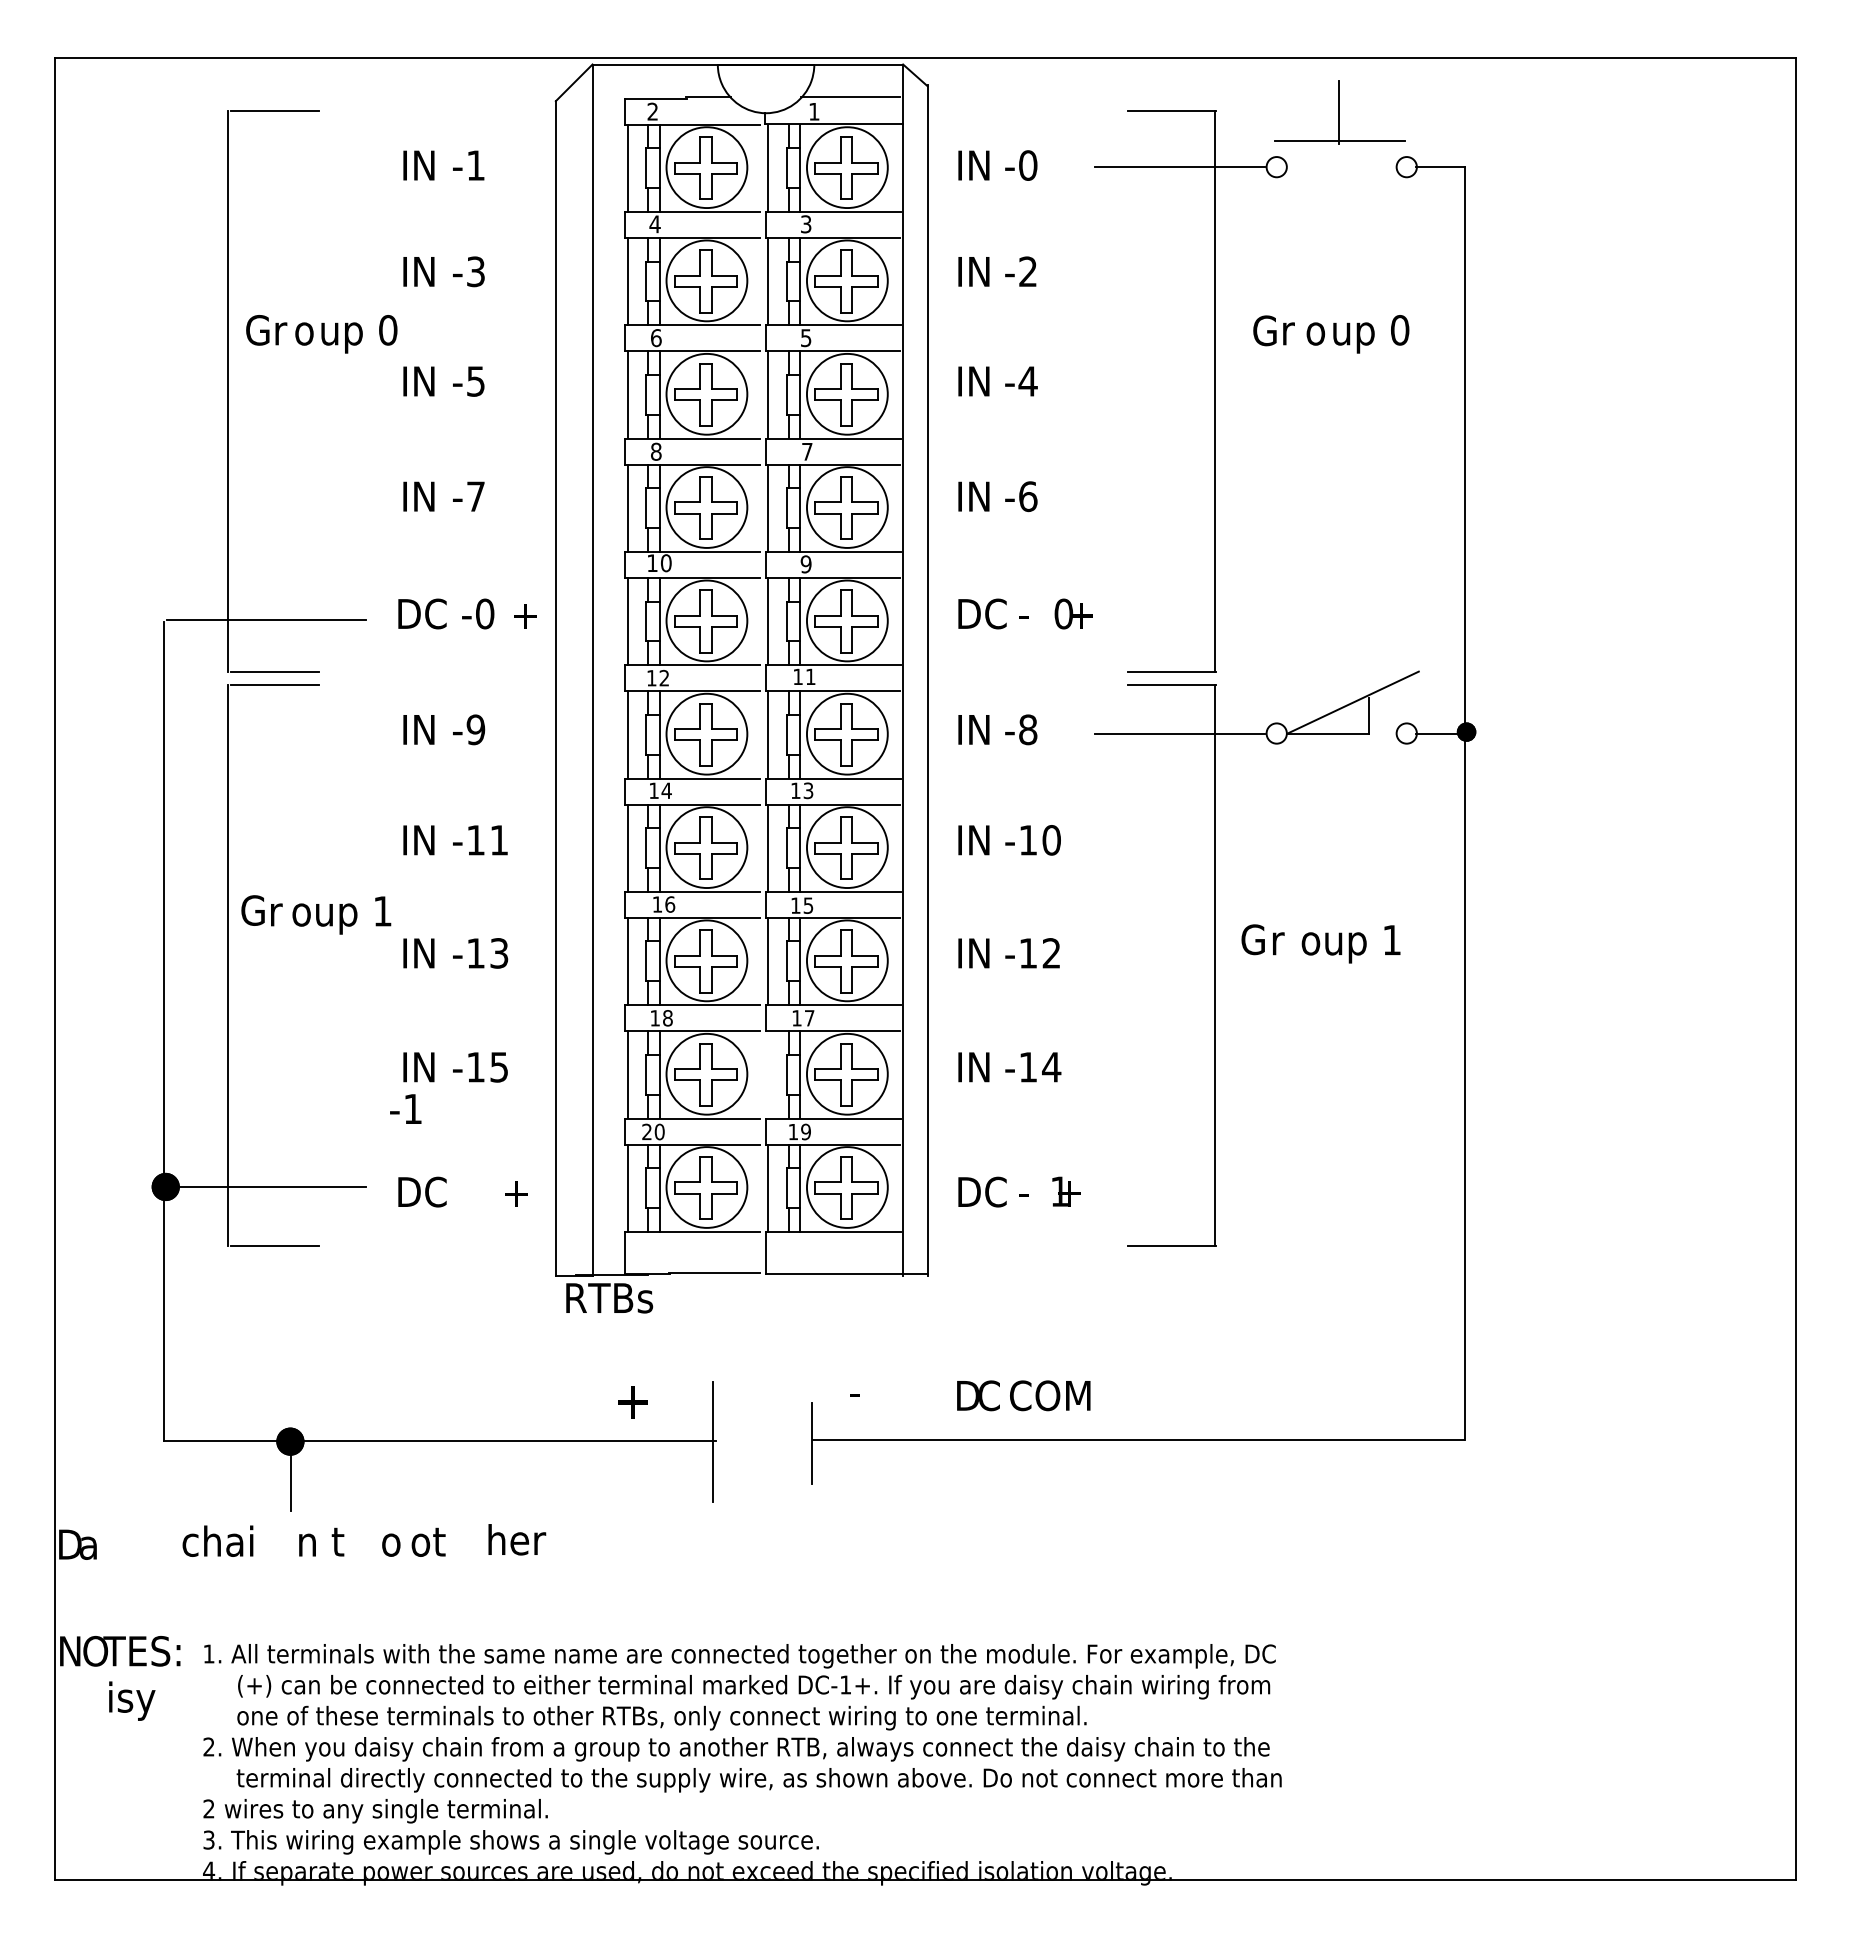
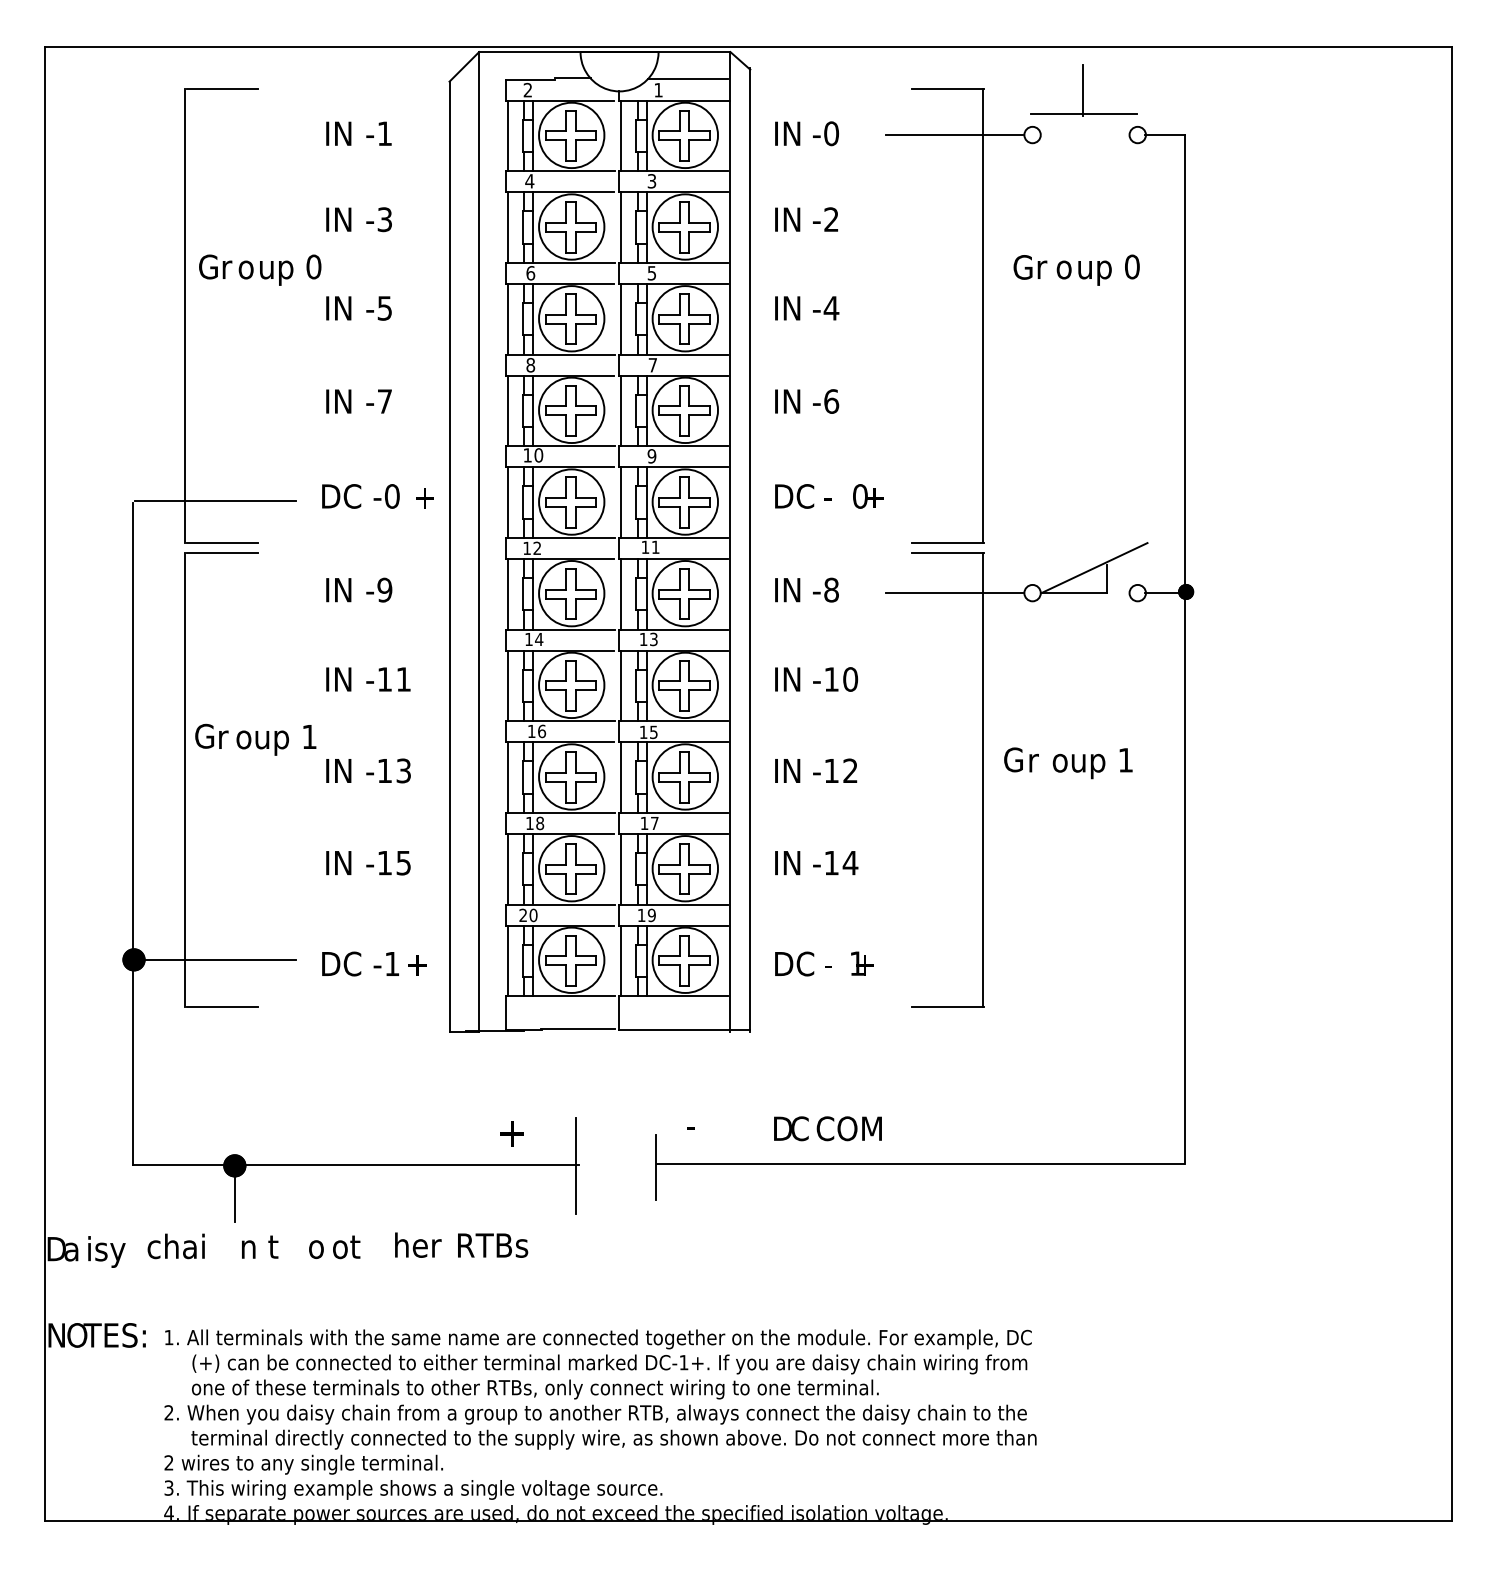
line: (768, 1074) -> (621, 868), added
text: (405, 1108) -> (386, 963), moved
text: (609, 1298) -> (492, 1245), moved
text: (132, 1700) -> (107, 1251), moved

